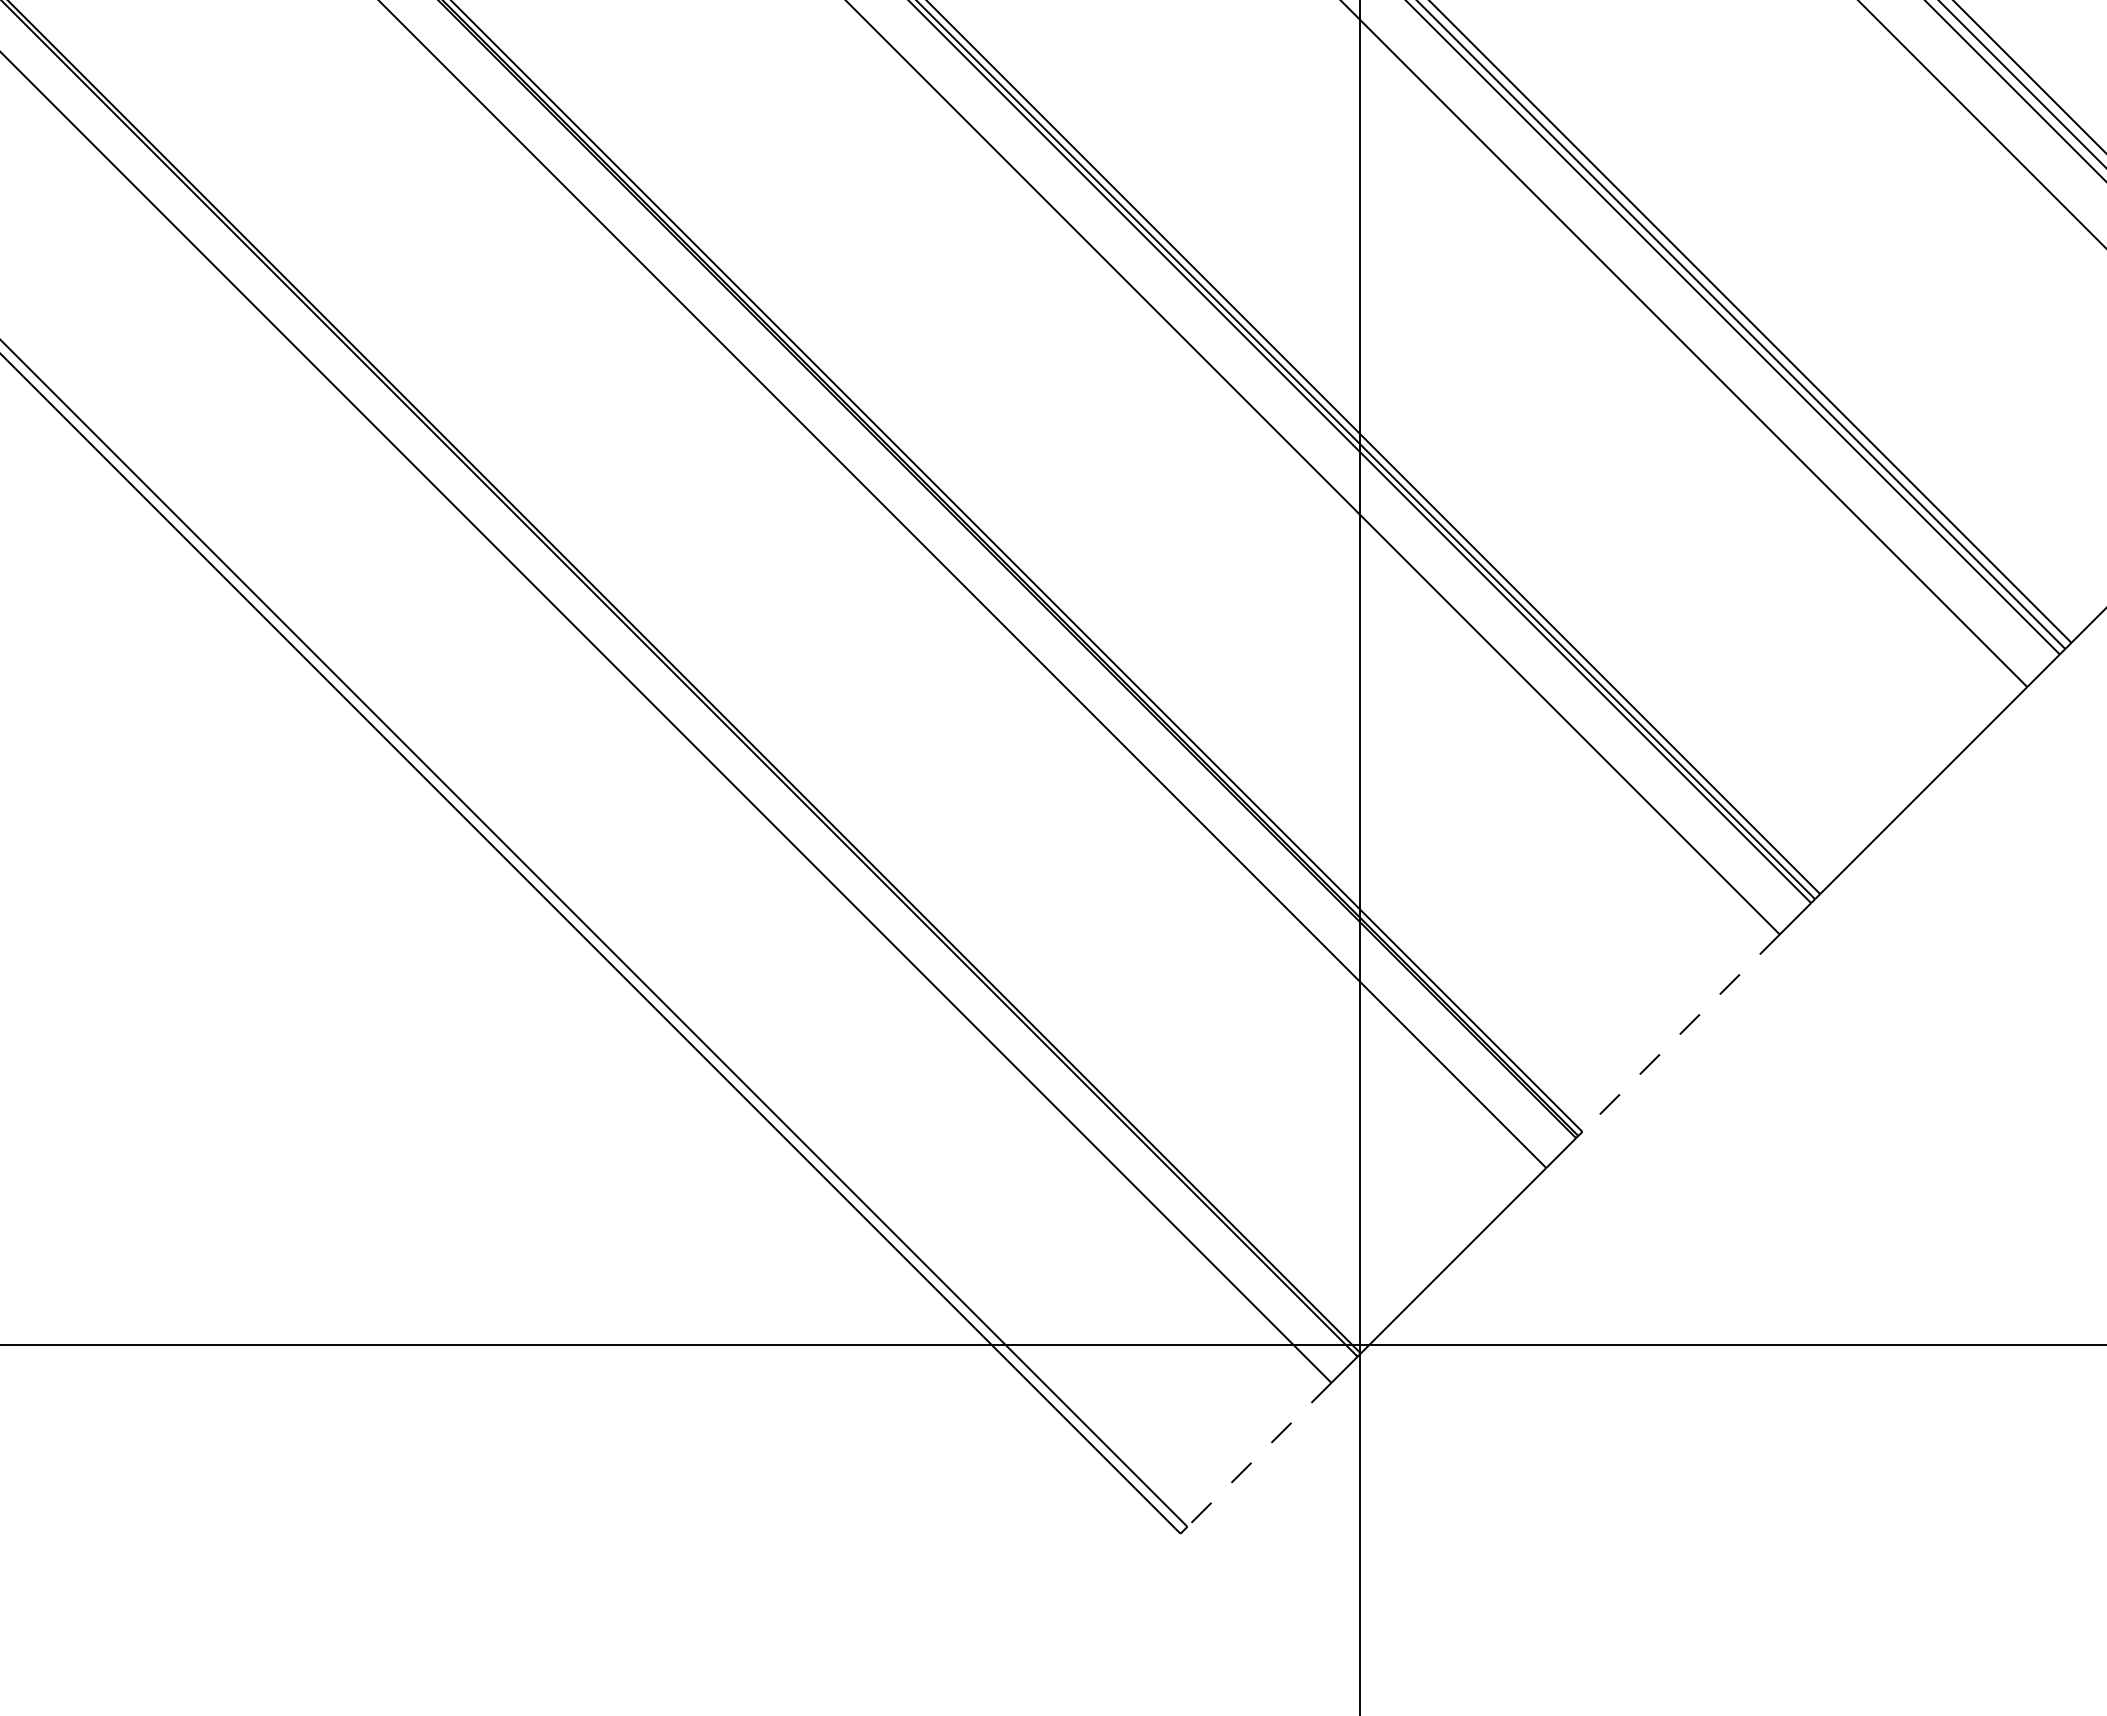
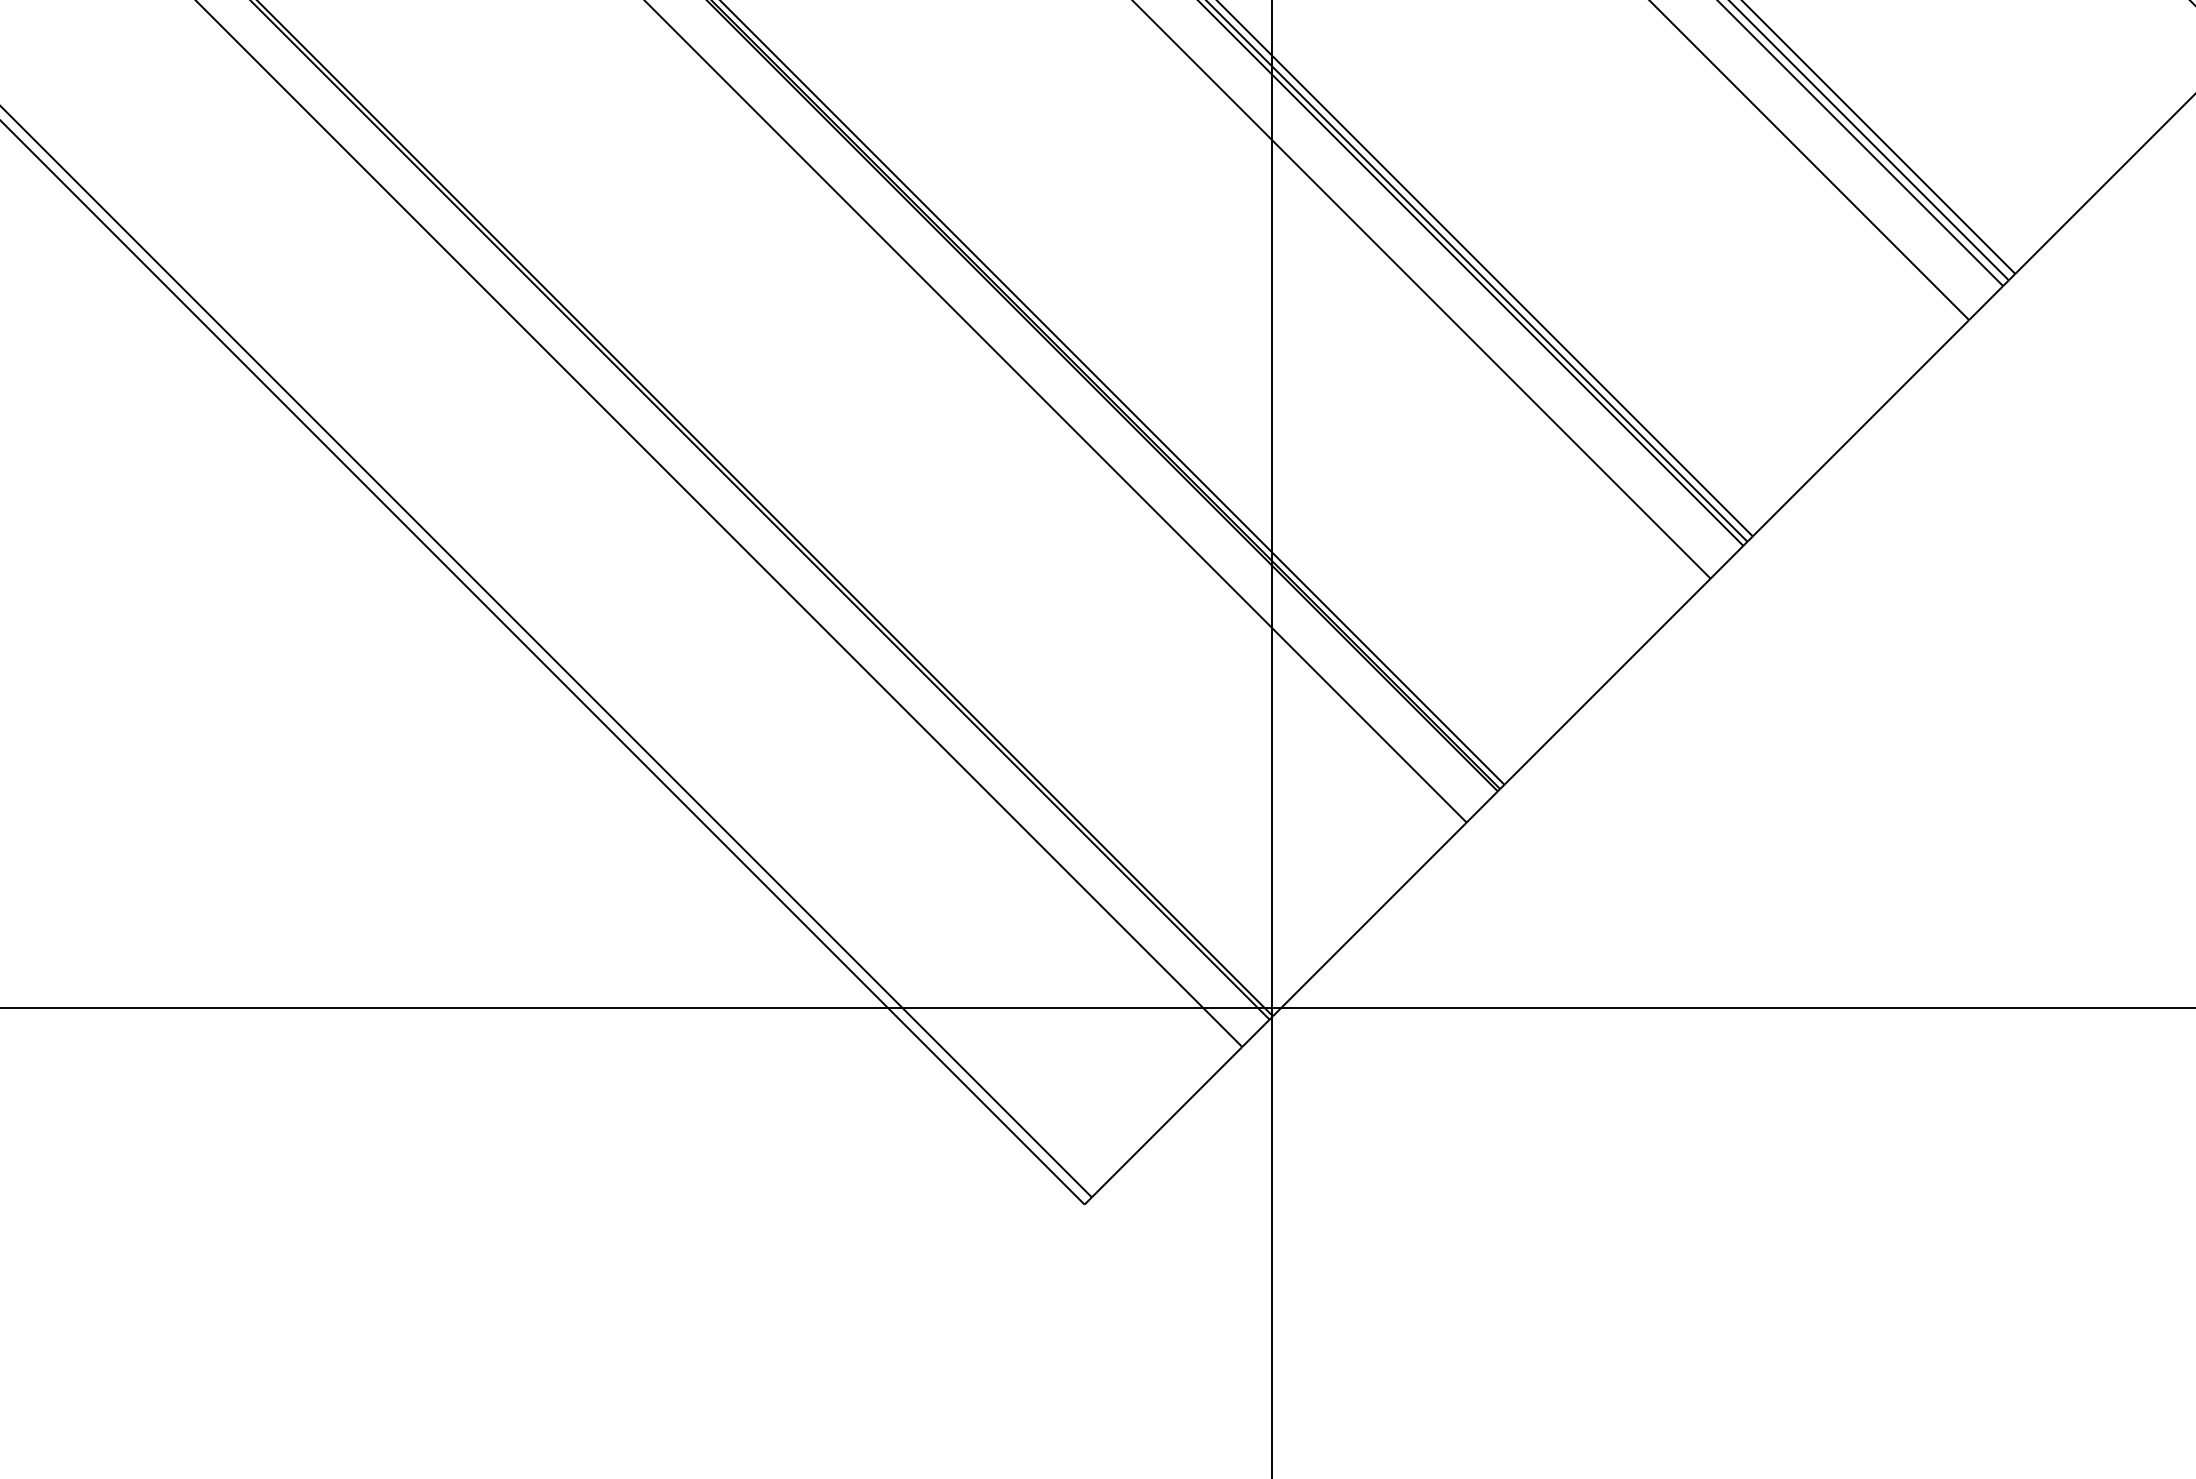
line: (1681, 1033) -> (1607, 682), dashed -> solid
line: (1259, 1454) -> (1167, 1121), dashed -> solid

